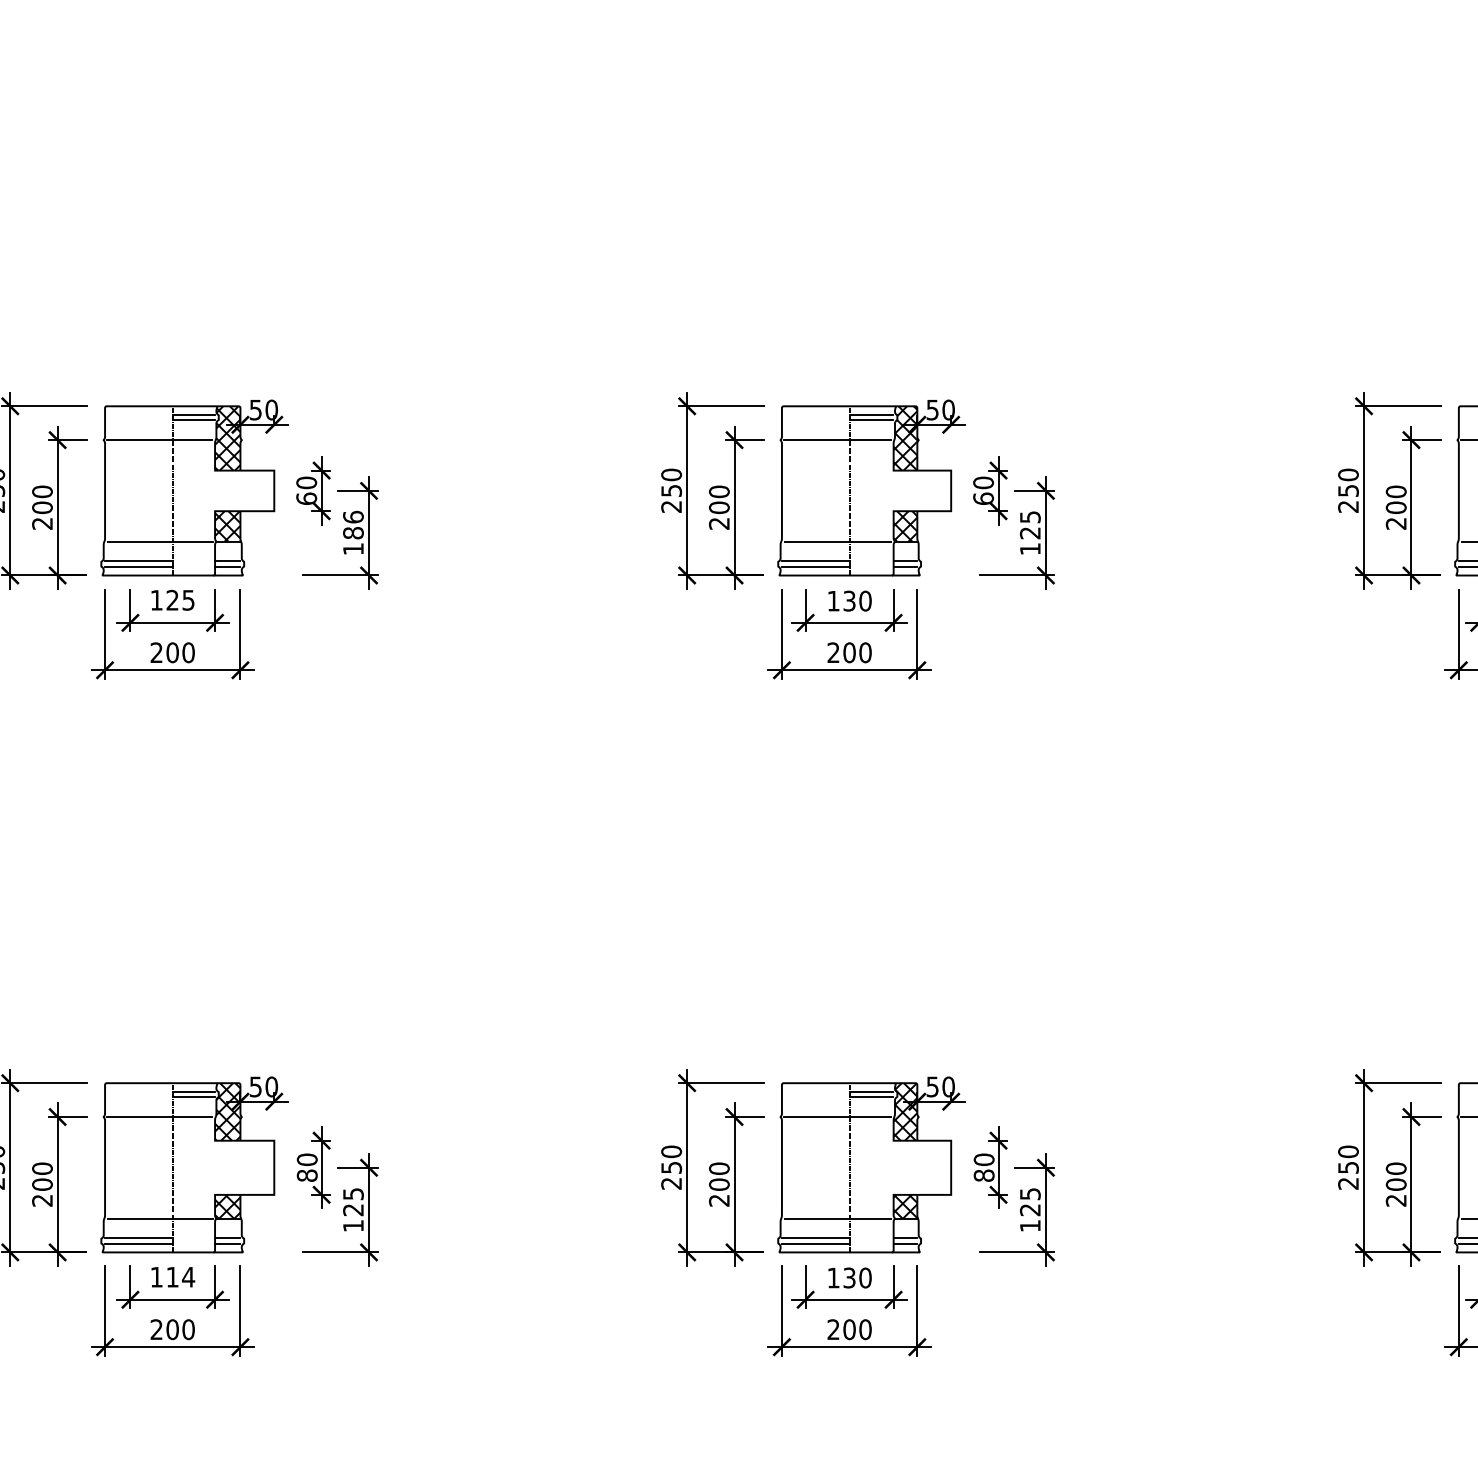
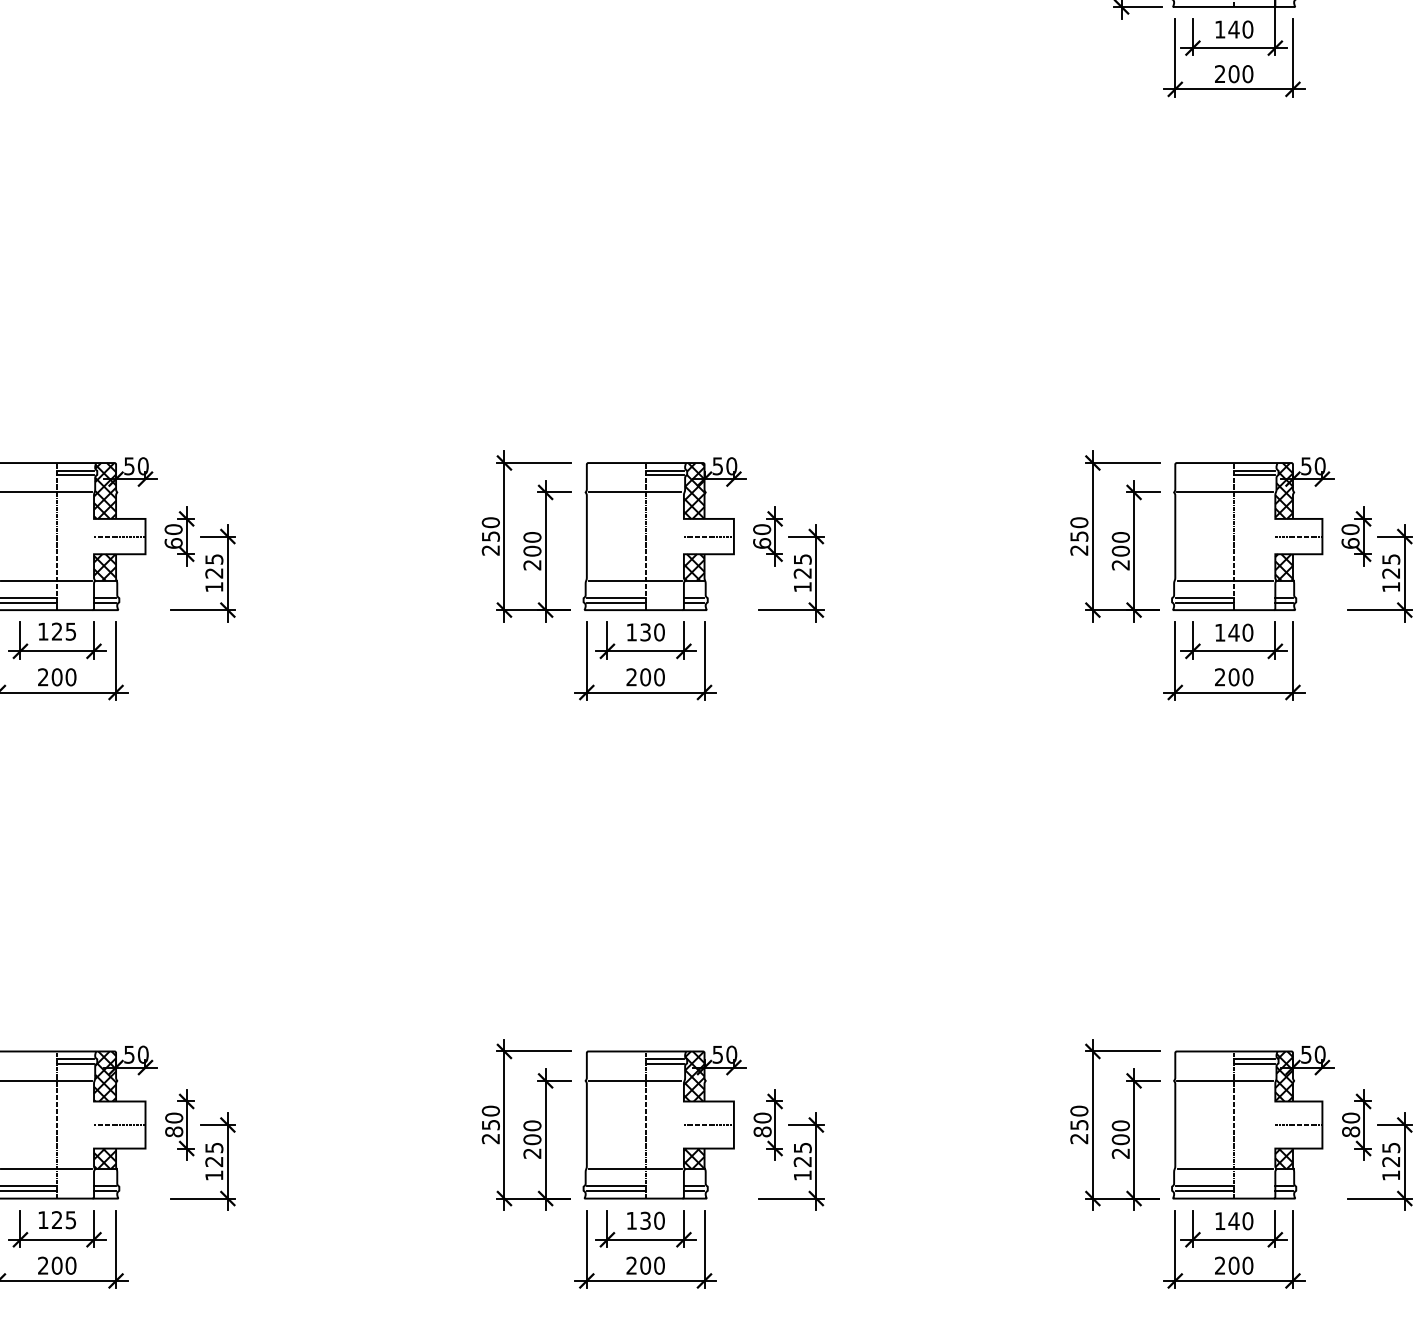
line: (244, 490) -> (119, 536), added
line: (921, 490) -> (708, 536), added
text: (353, 525) -> (214, 566), 186 -> 125
line: (244, 1168) -> (119, 1125), added
line: (921, 1168) -> (708, 1125), added
text: (179, 1277) -> (63, 1220), 114 -> 125

